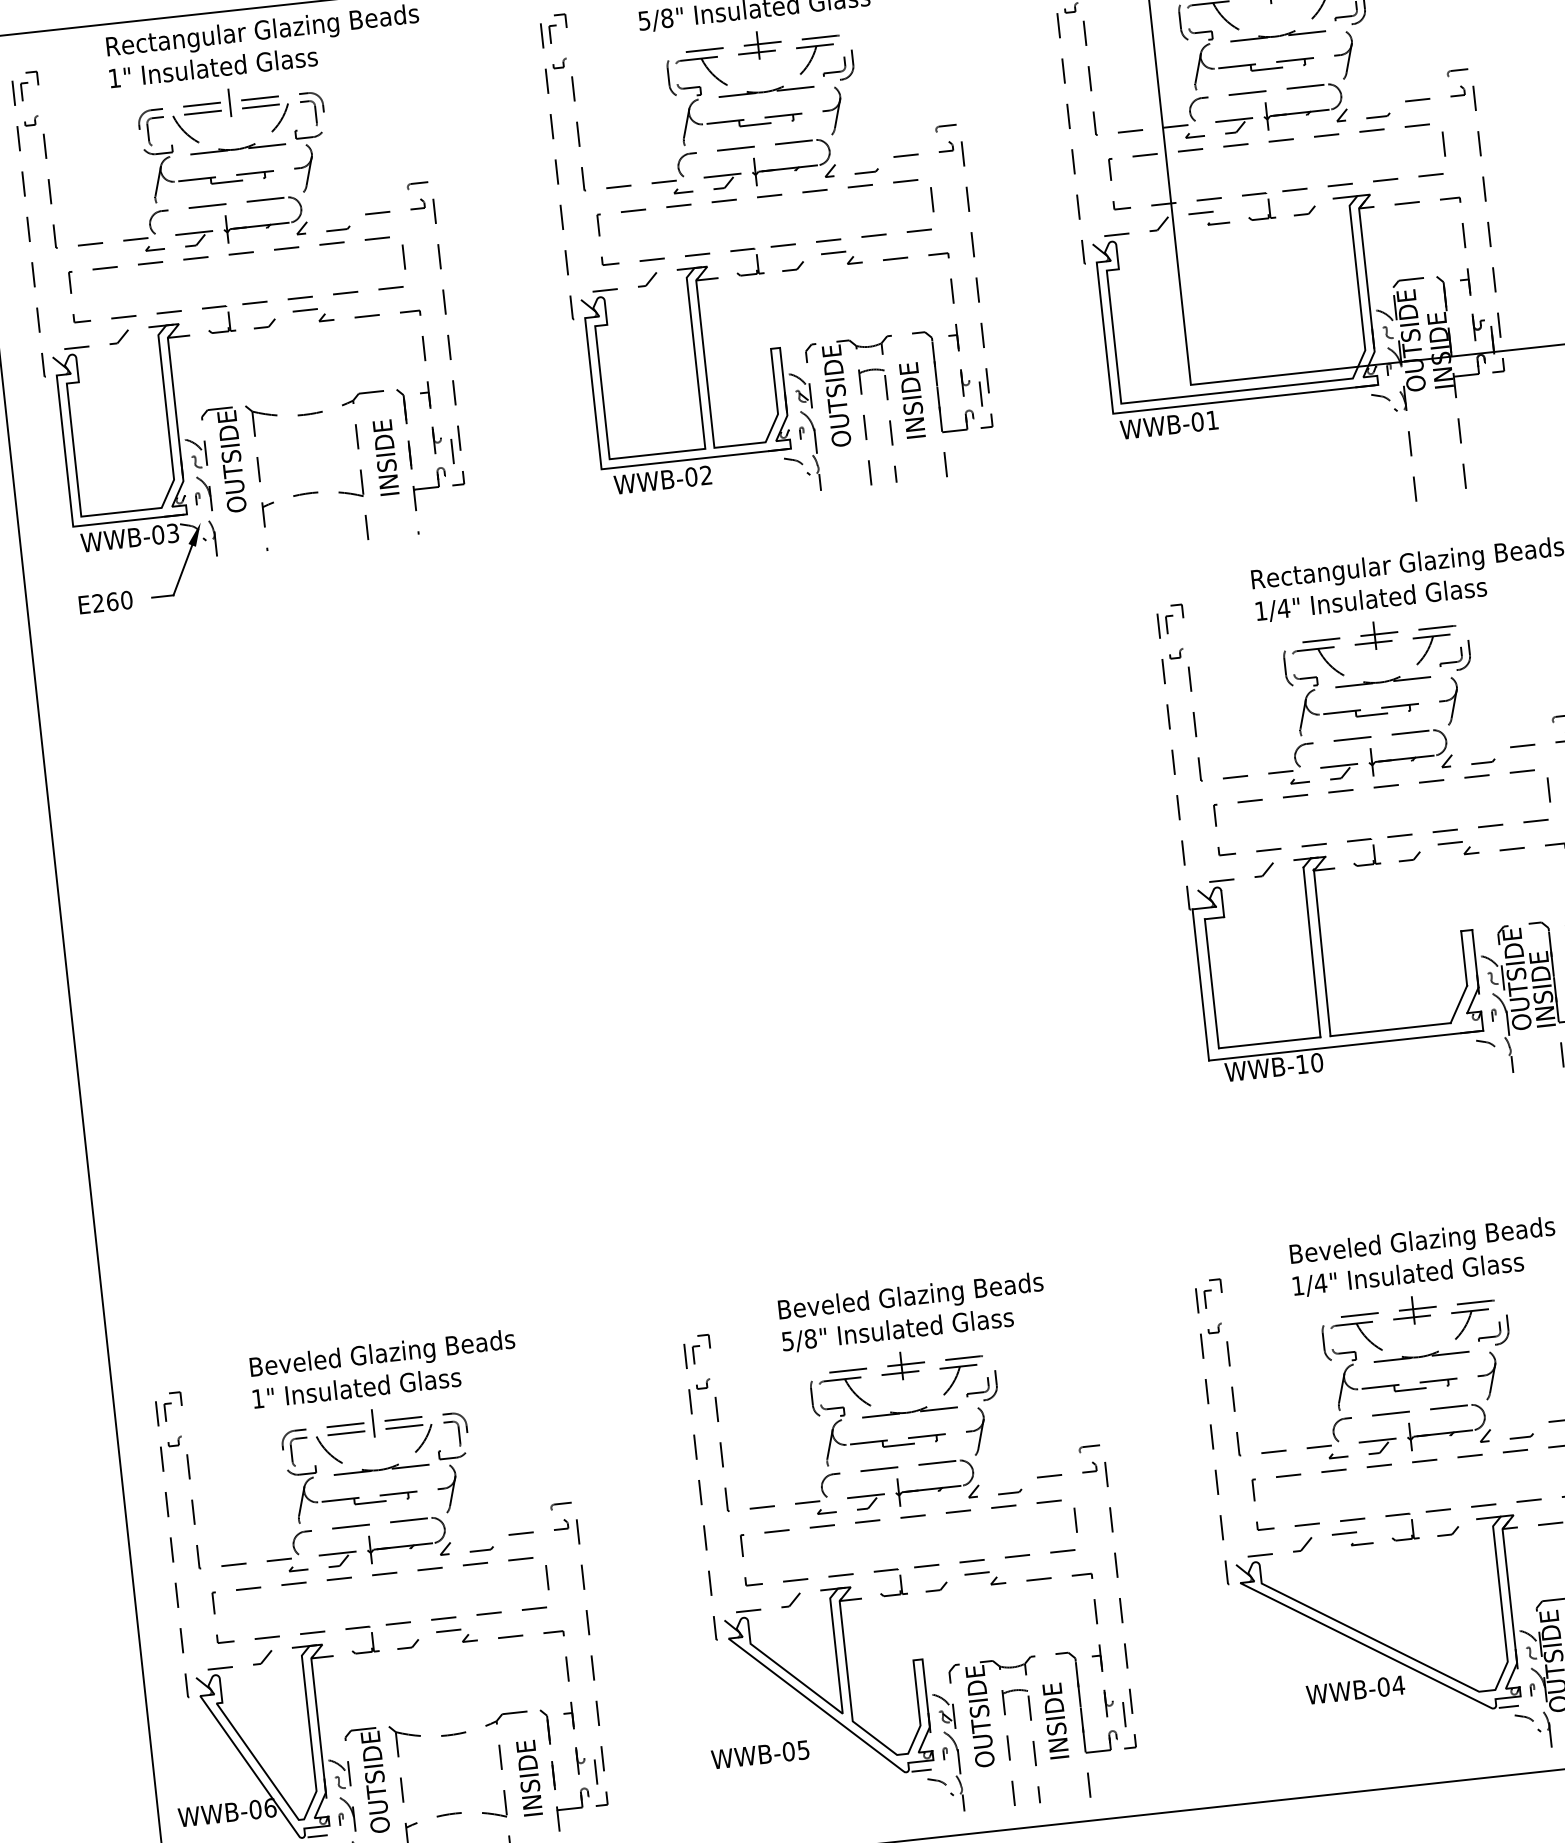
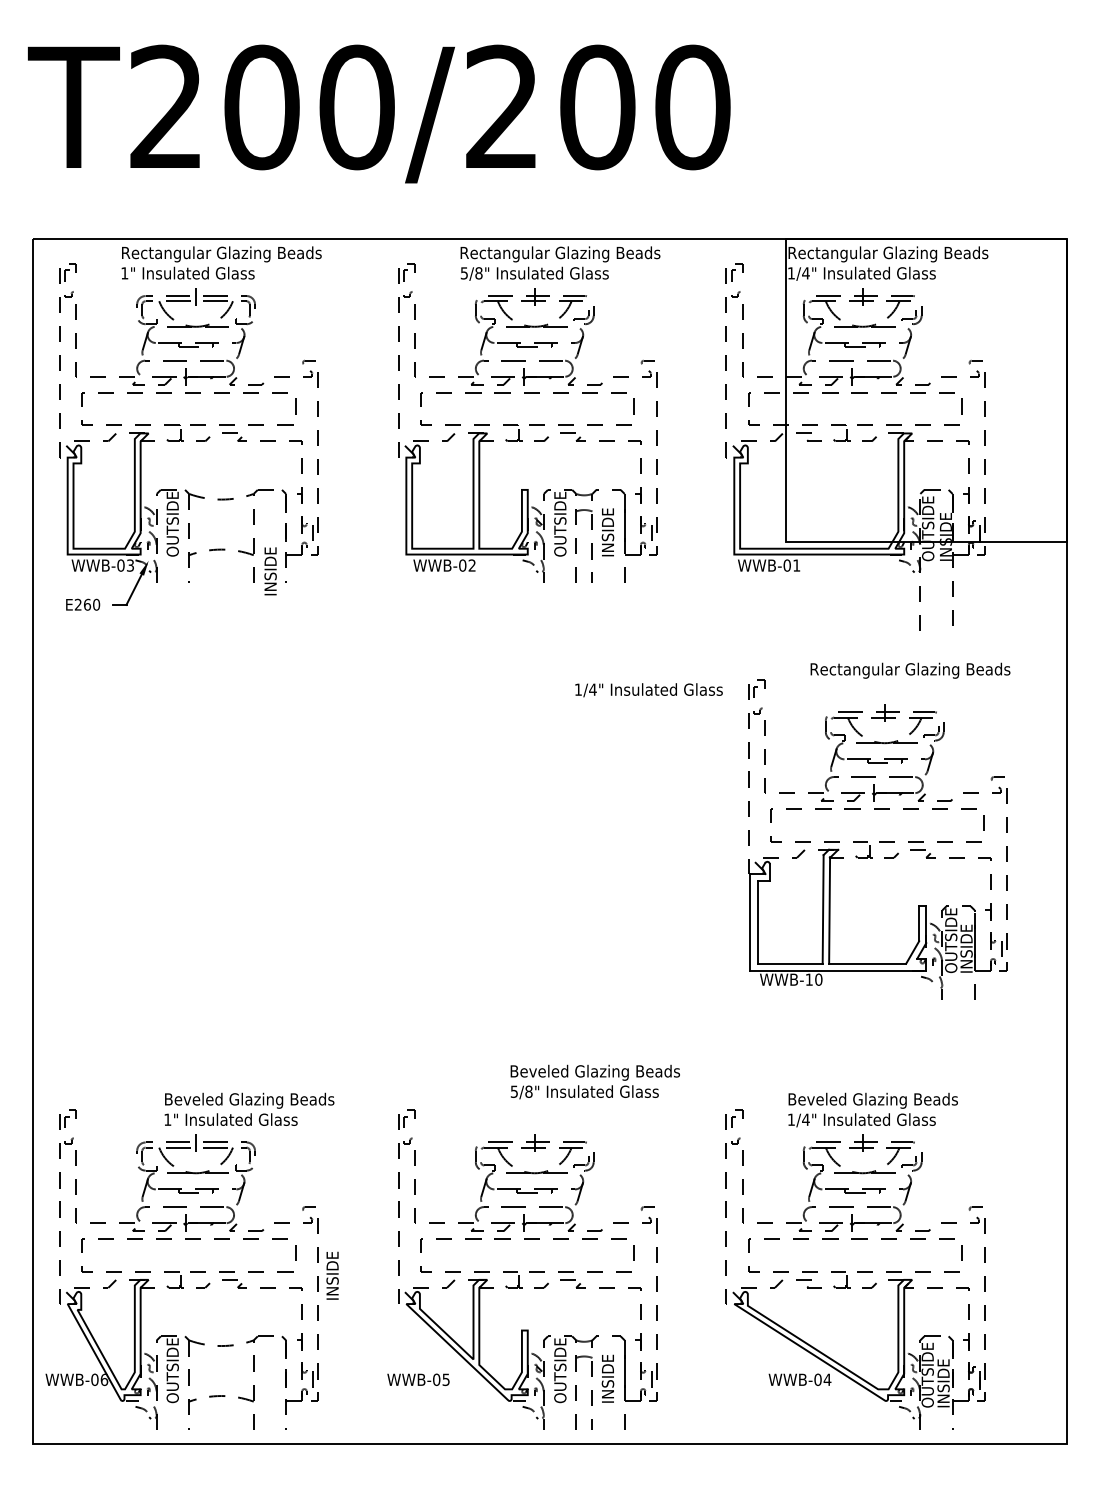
text: (385, 457) -> (270, 571), moved
text: (1370, 600) -> (648, 690), moved
text: (911, 1311) -> (594, 1081), moved
text: (383, 1367) -> (249, 1108), moved
text: (529, 1777) -> (332, 1275), moved

